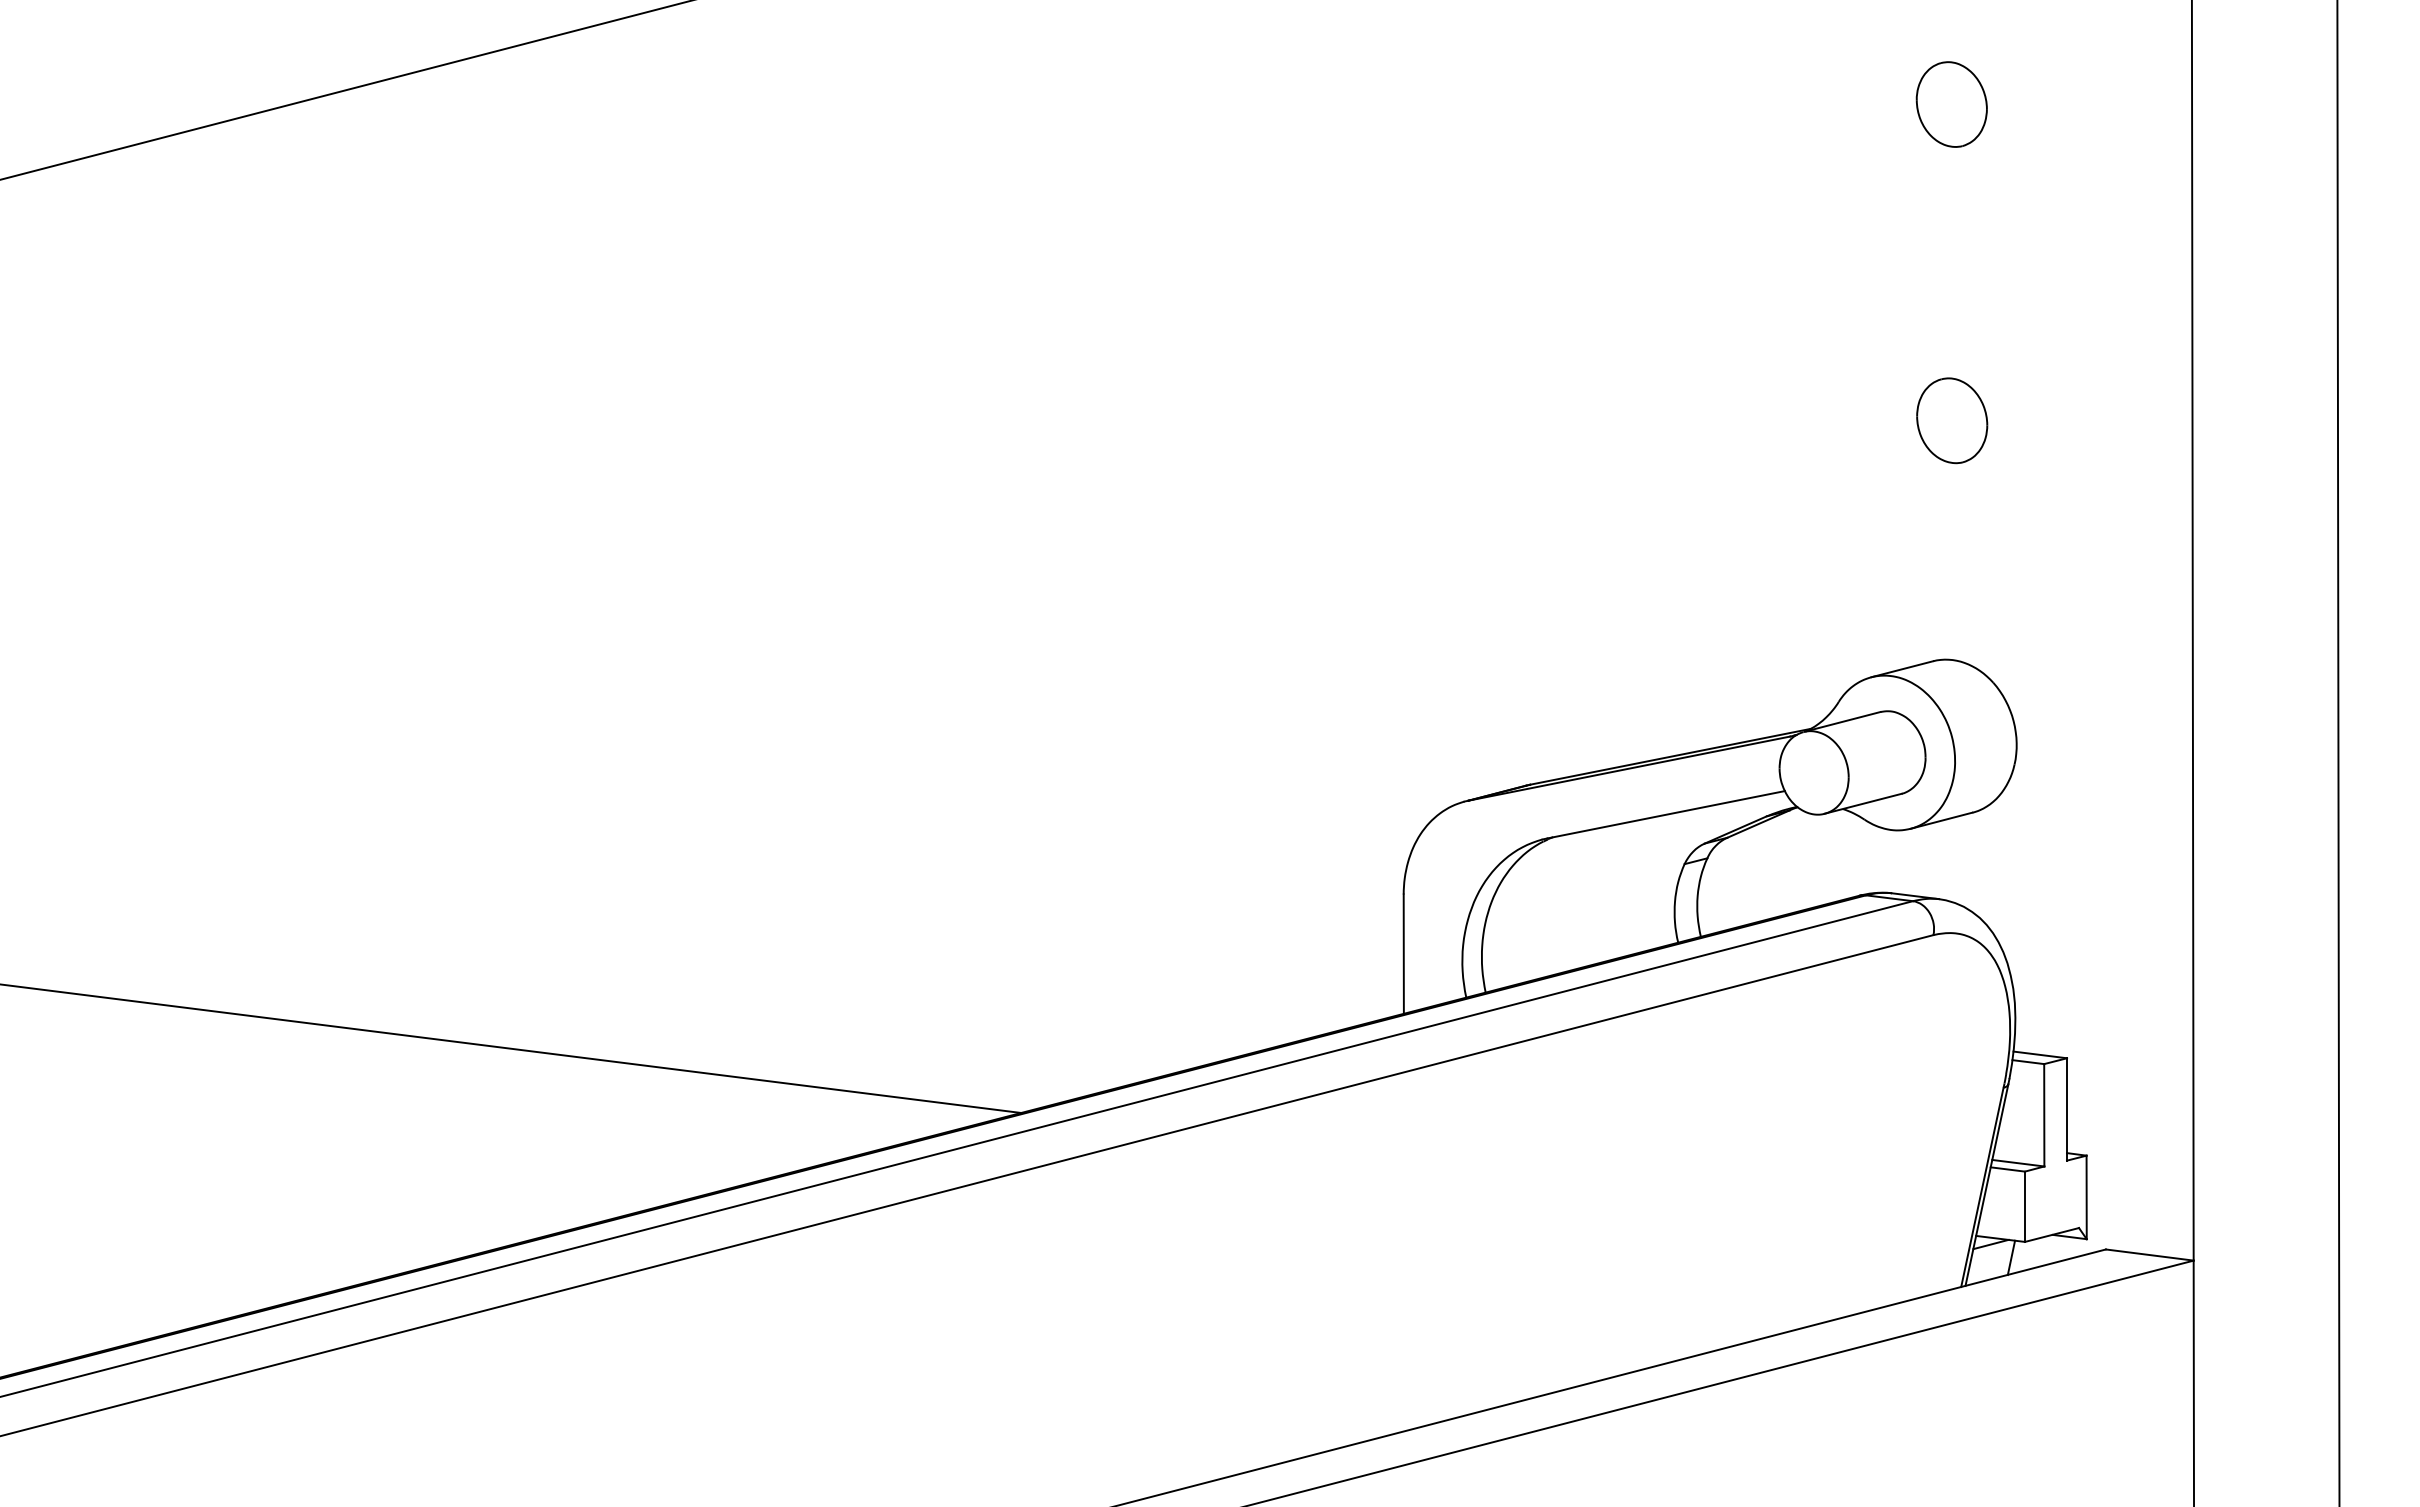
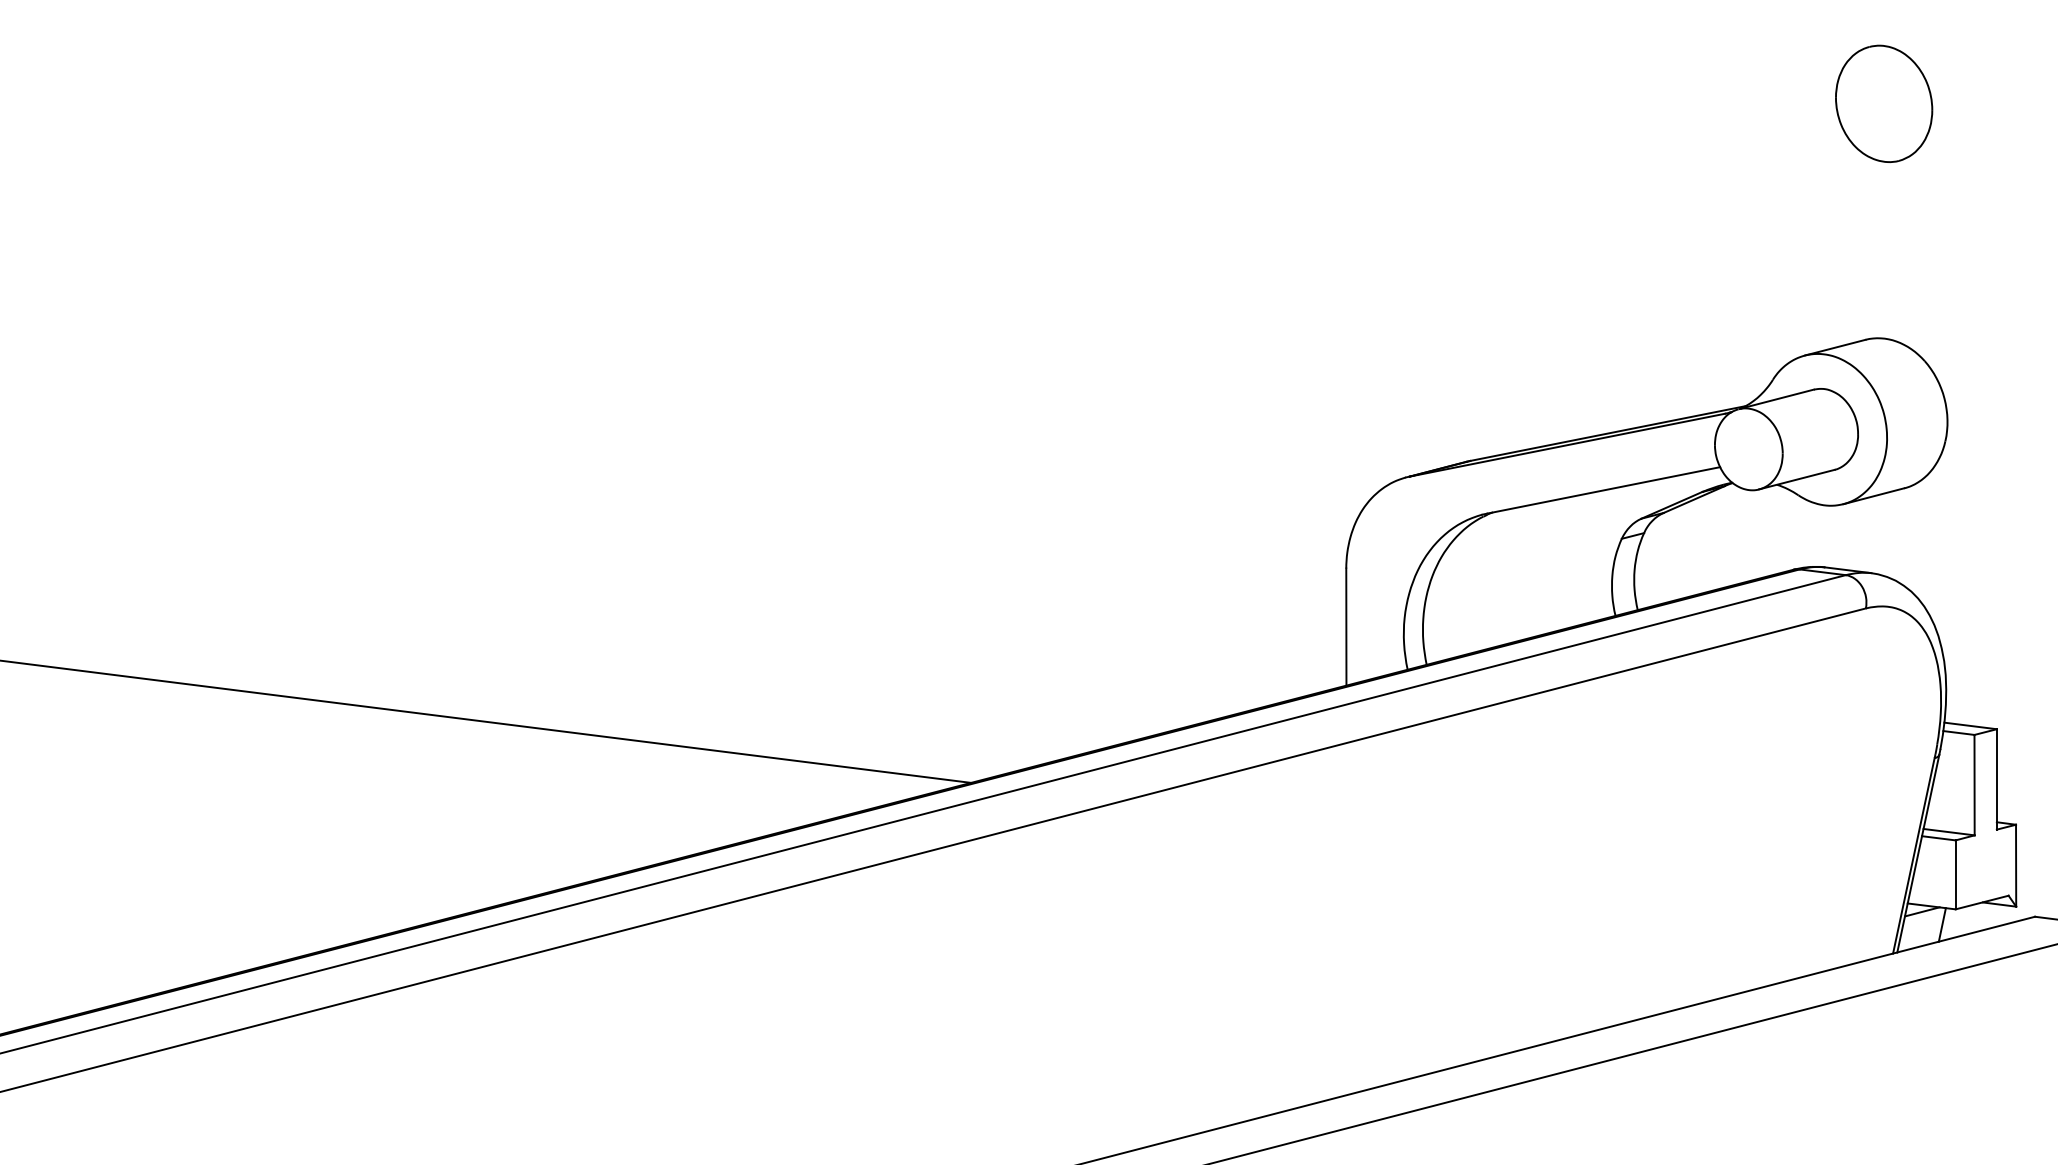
part: (1952, 420) -> (1884, 103), size x1.4

